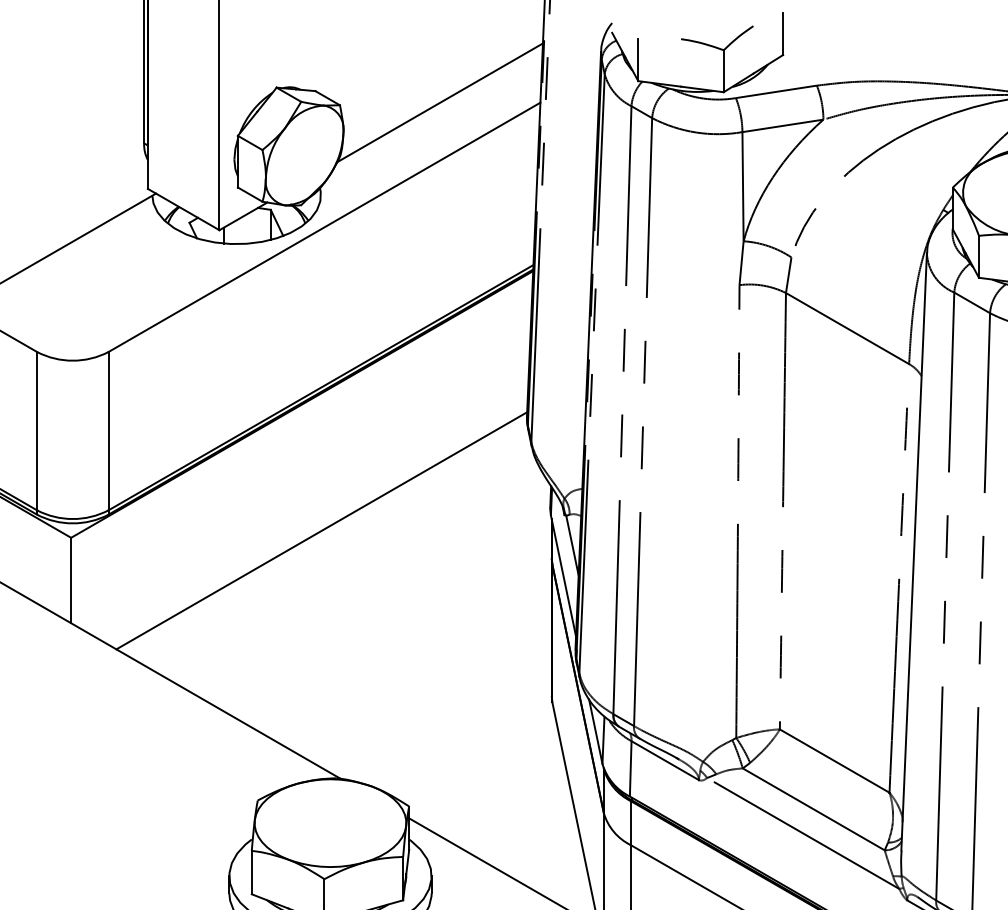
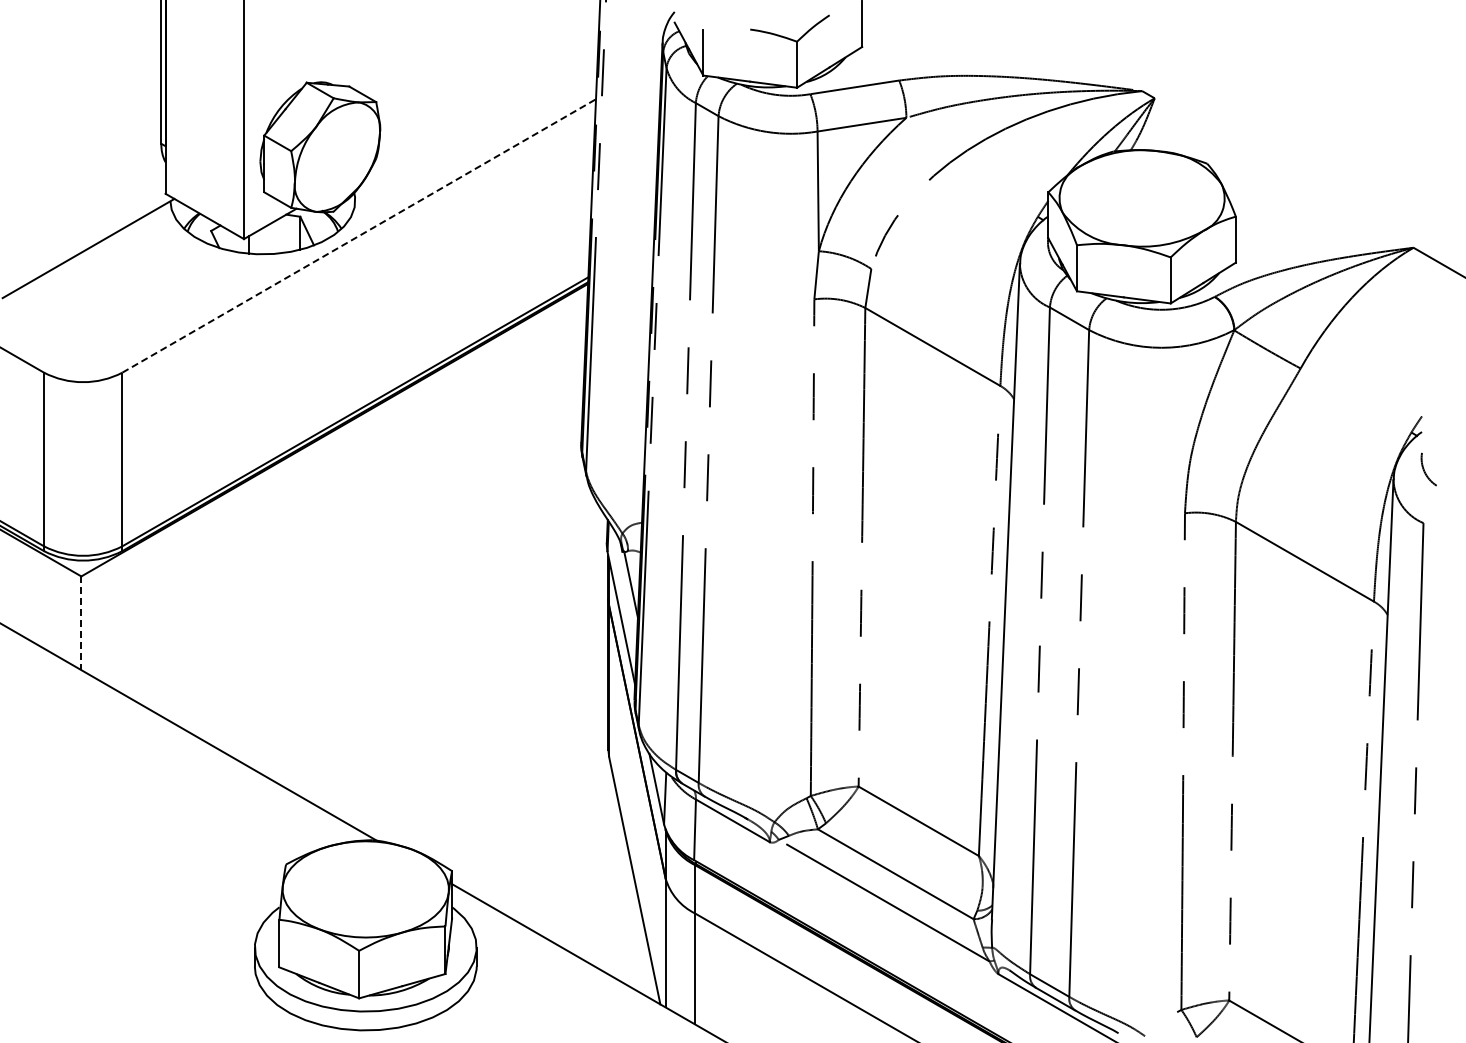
line: (439, 102) -> (485, 99), removed
line: (324, 226) -> (359, 235), solid -> dashed
line: (322, 530) -> (356, 568), removed
line: (71, 580) -> (81, 623), solid -> dashed

